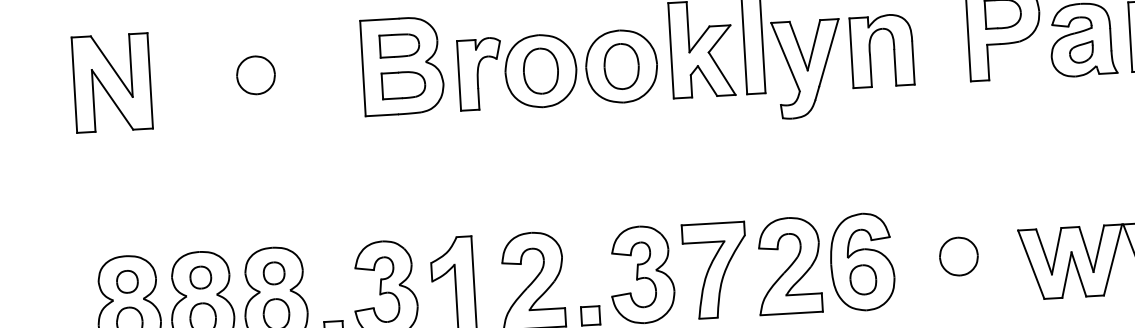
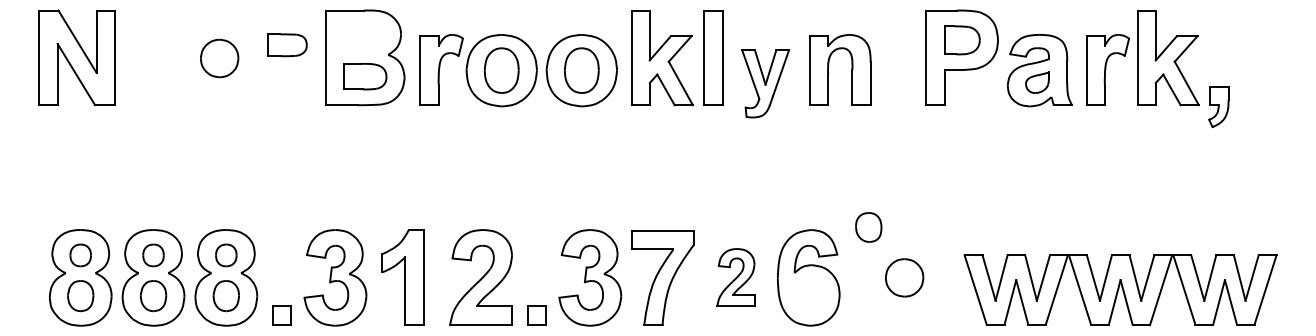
part: (399, 45) -> (287, 45), moved
part: (807, 68) -> (765, 83), size x0.7
part: (788, 266) -> (735, 277), size x0.6
part: (863, 279) -> (868, 227), moved

